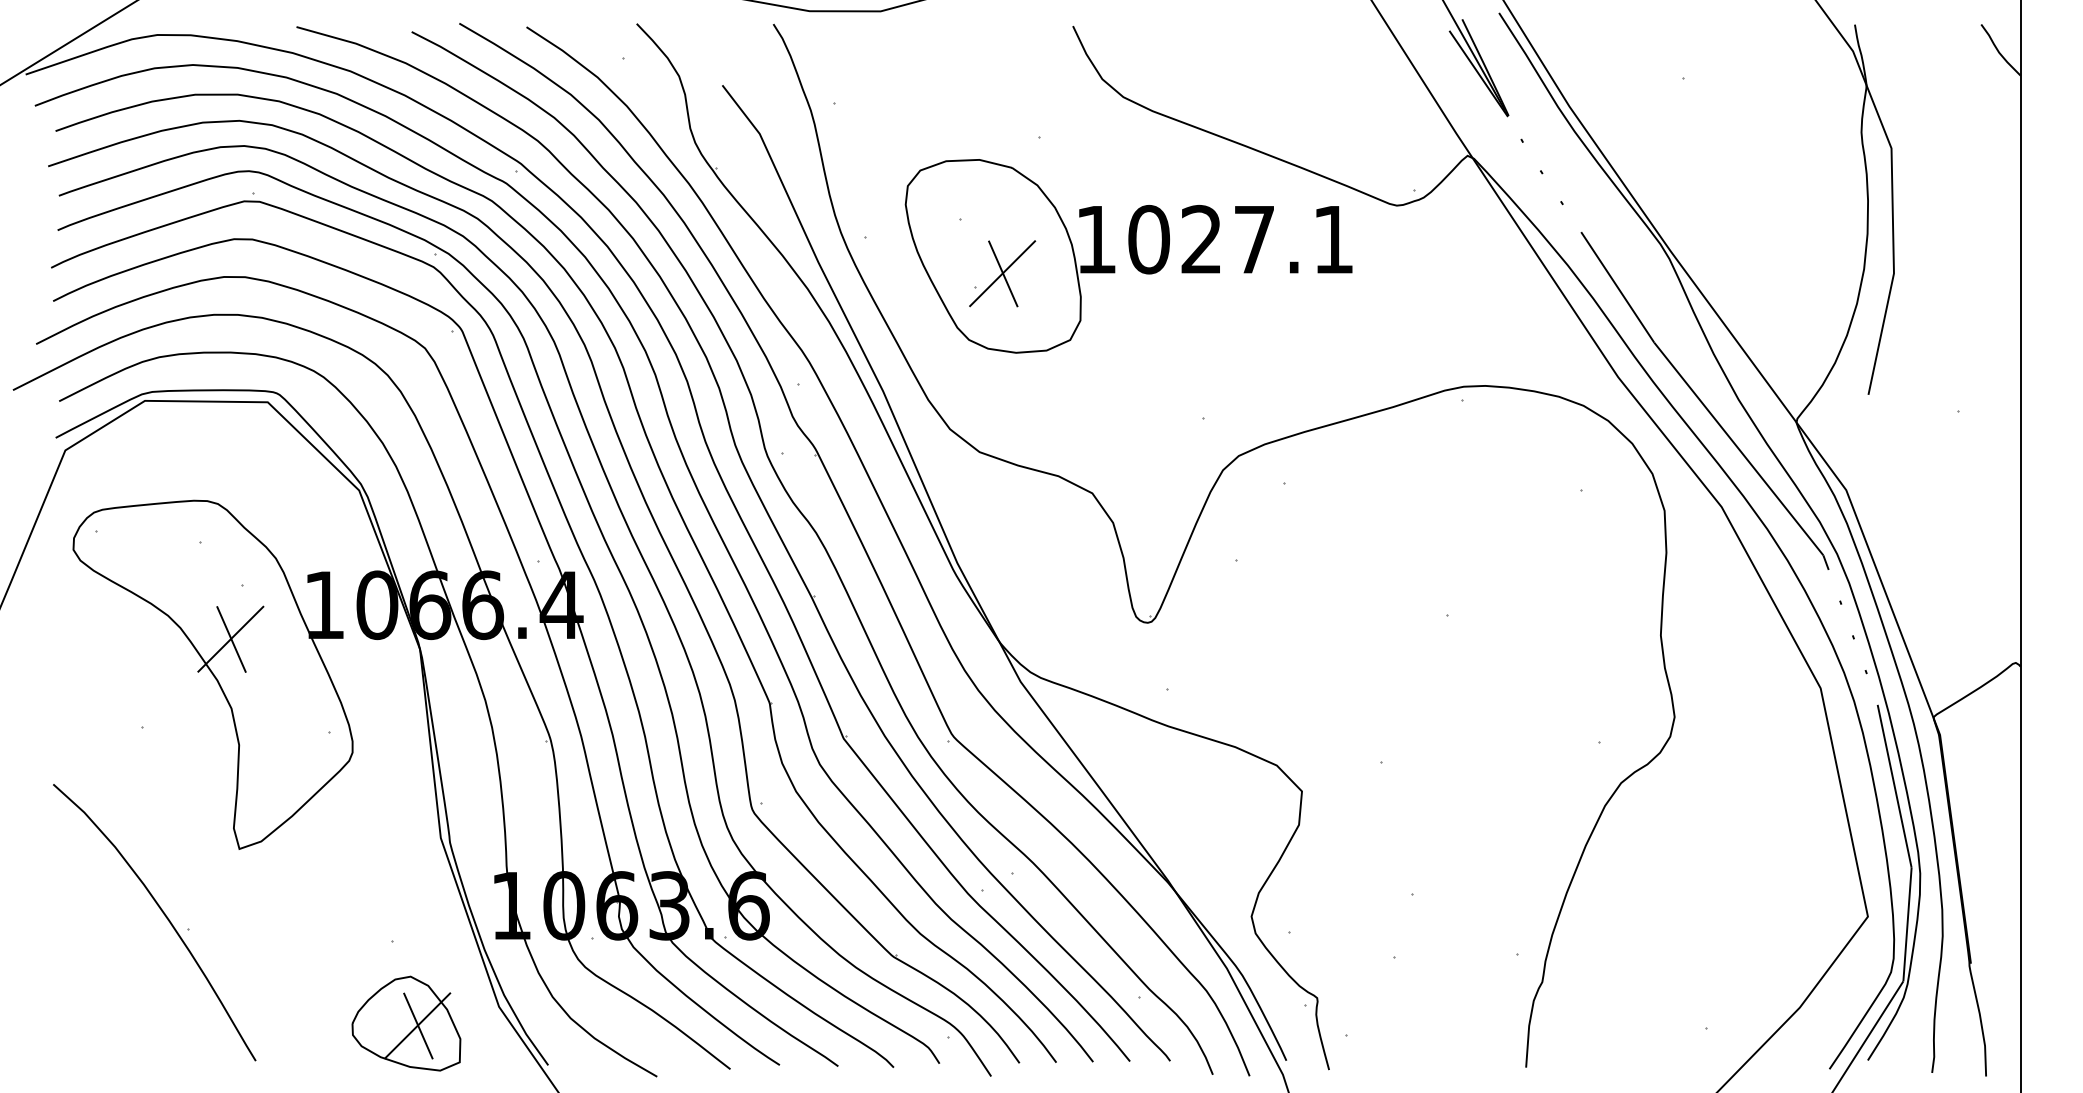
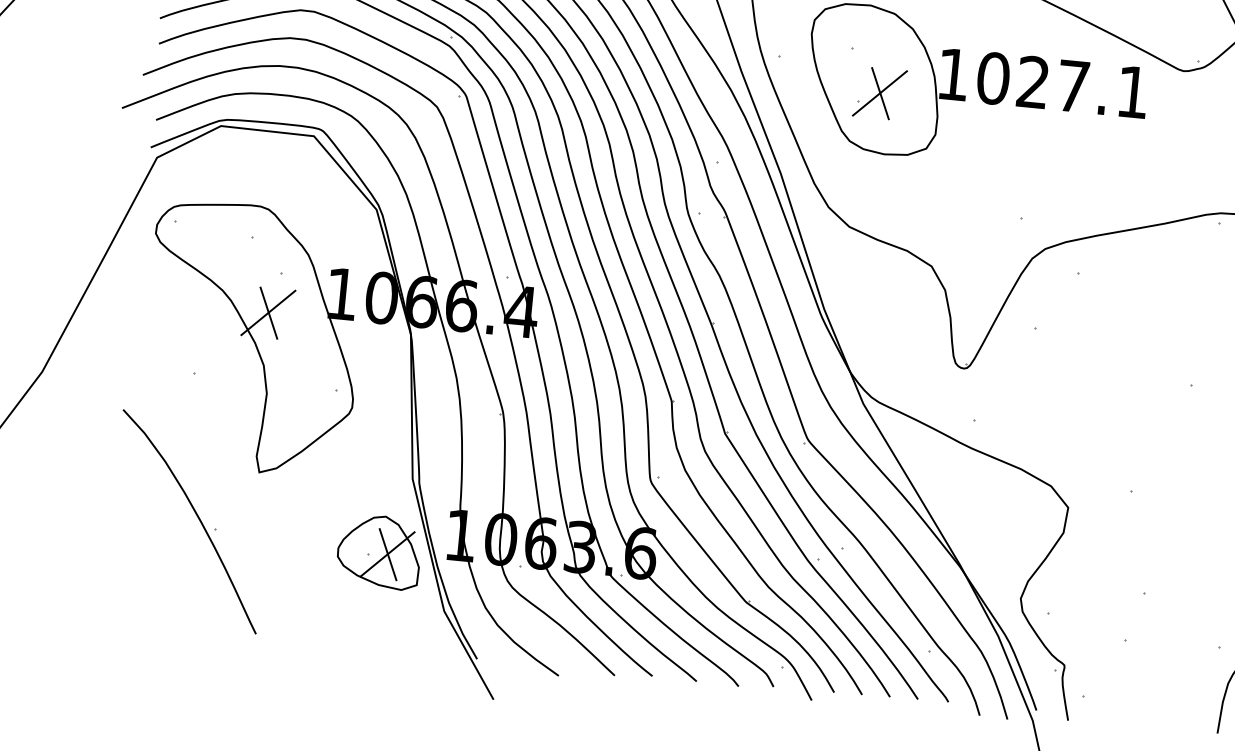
part: (406, 1023) -> (379, 551), moved

